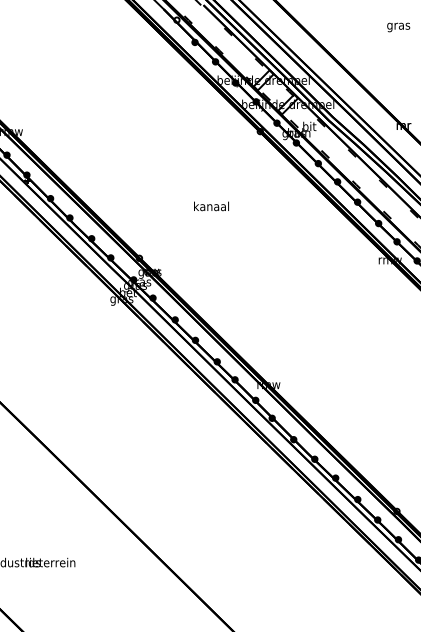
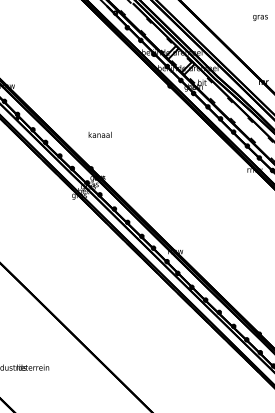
text: (210, 205) -> (99, 134), moved

